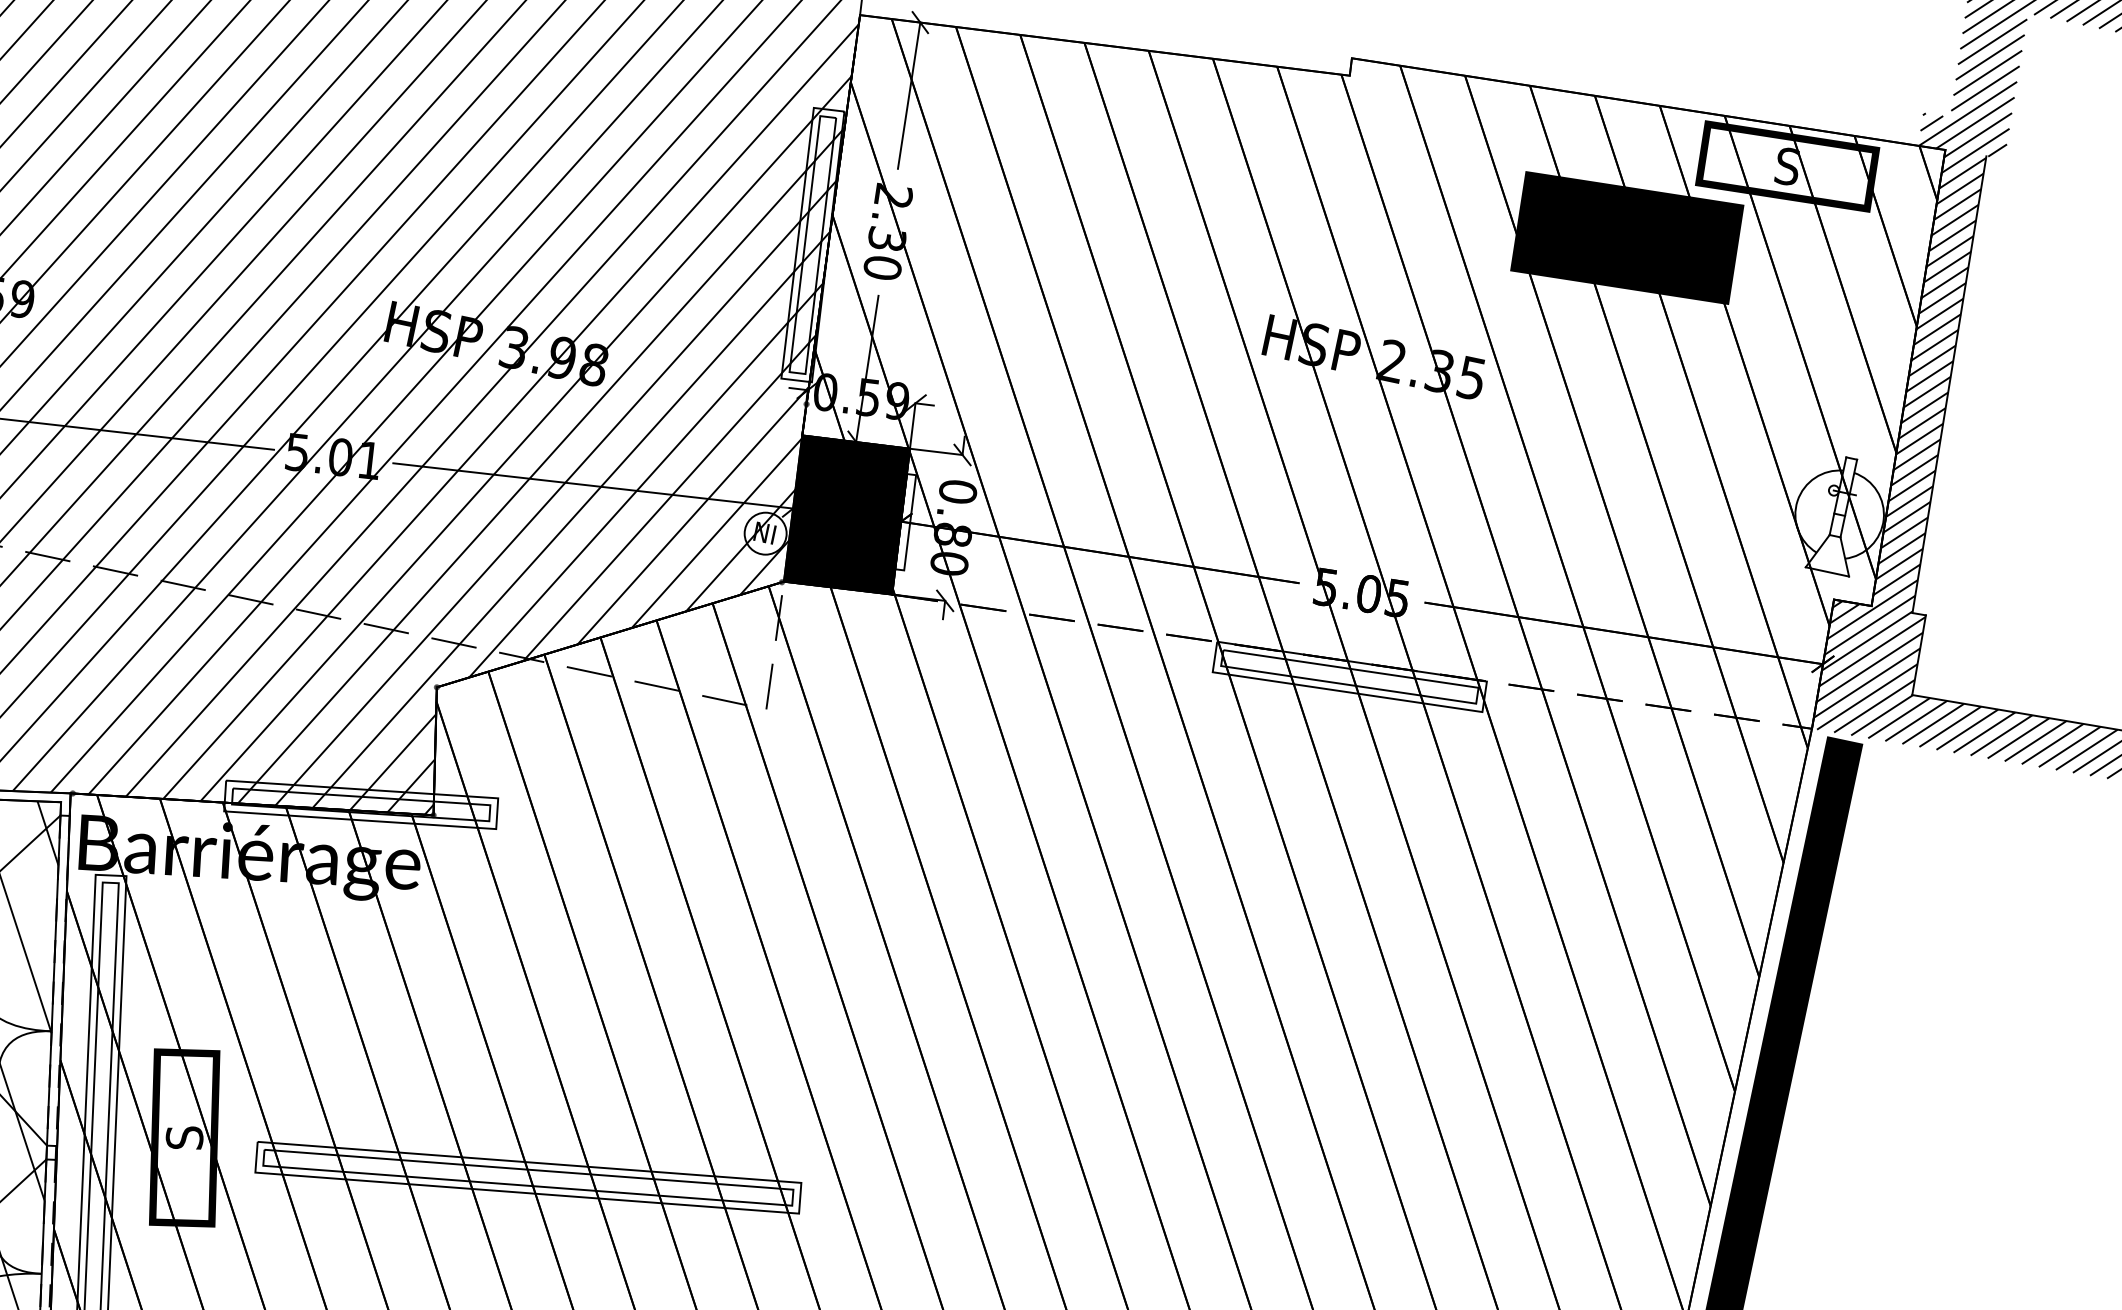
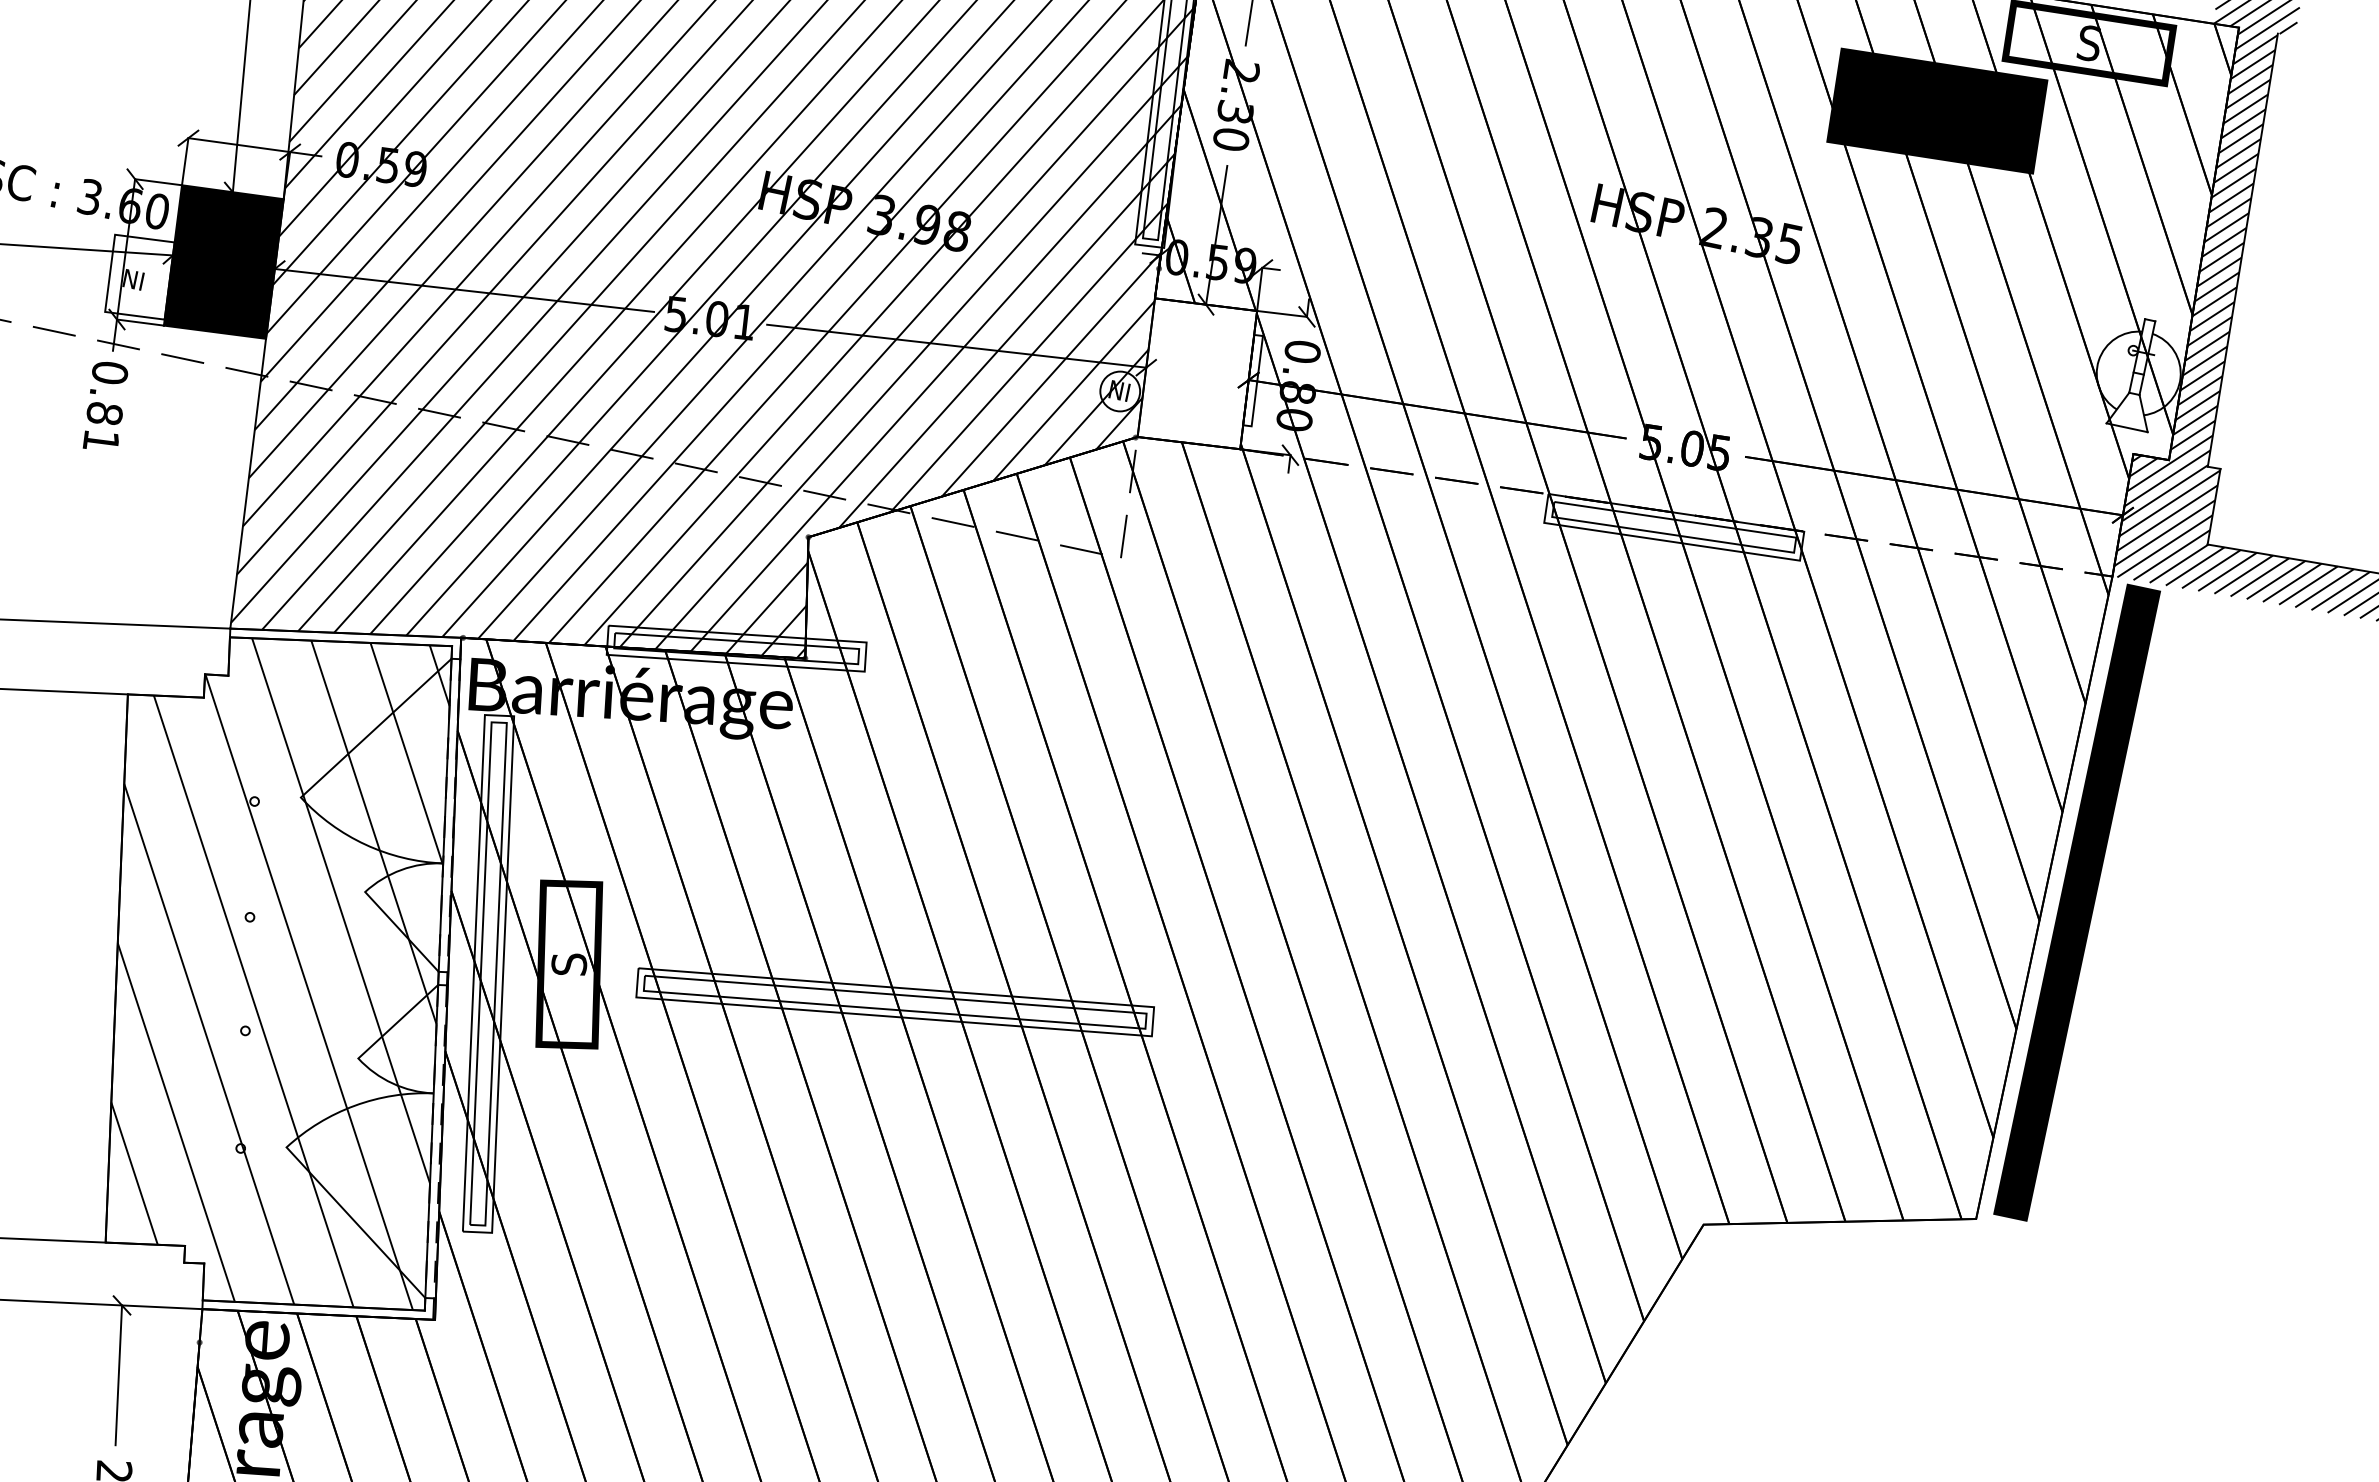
fill: (847, 514) -> (1197, 373), removed

